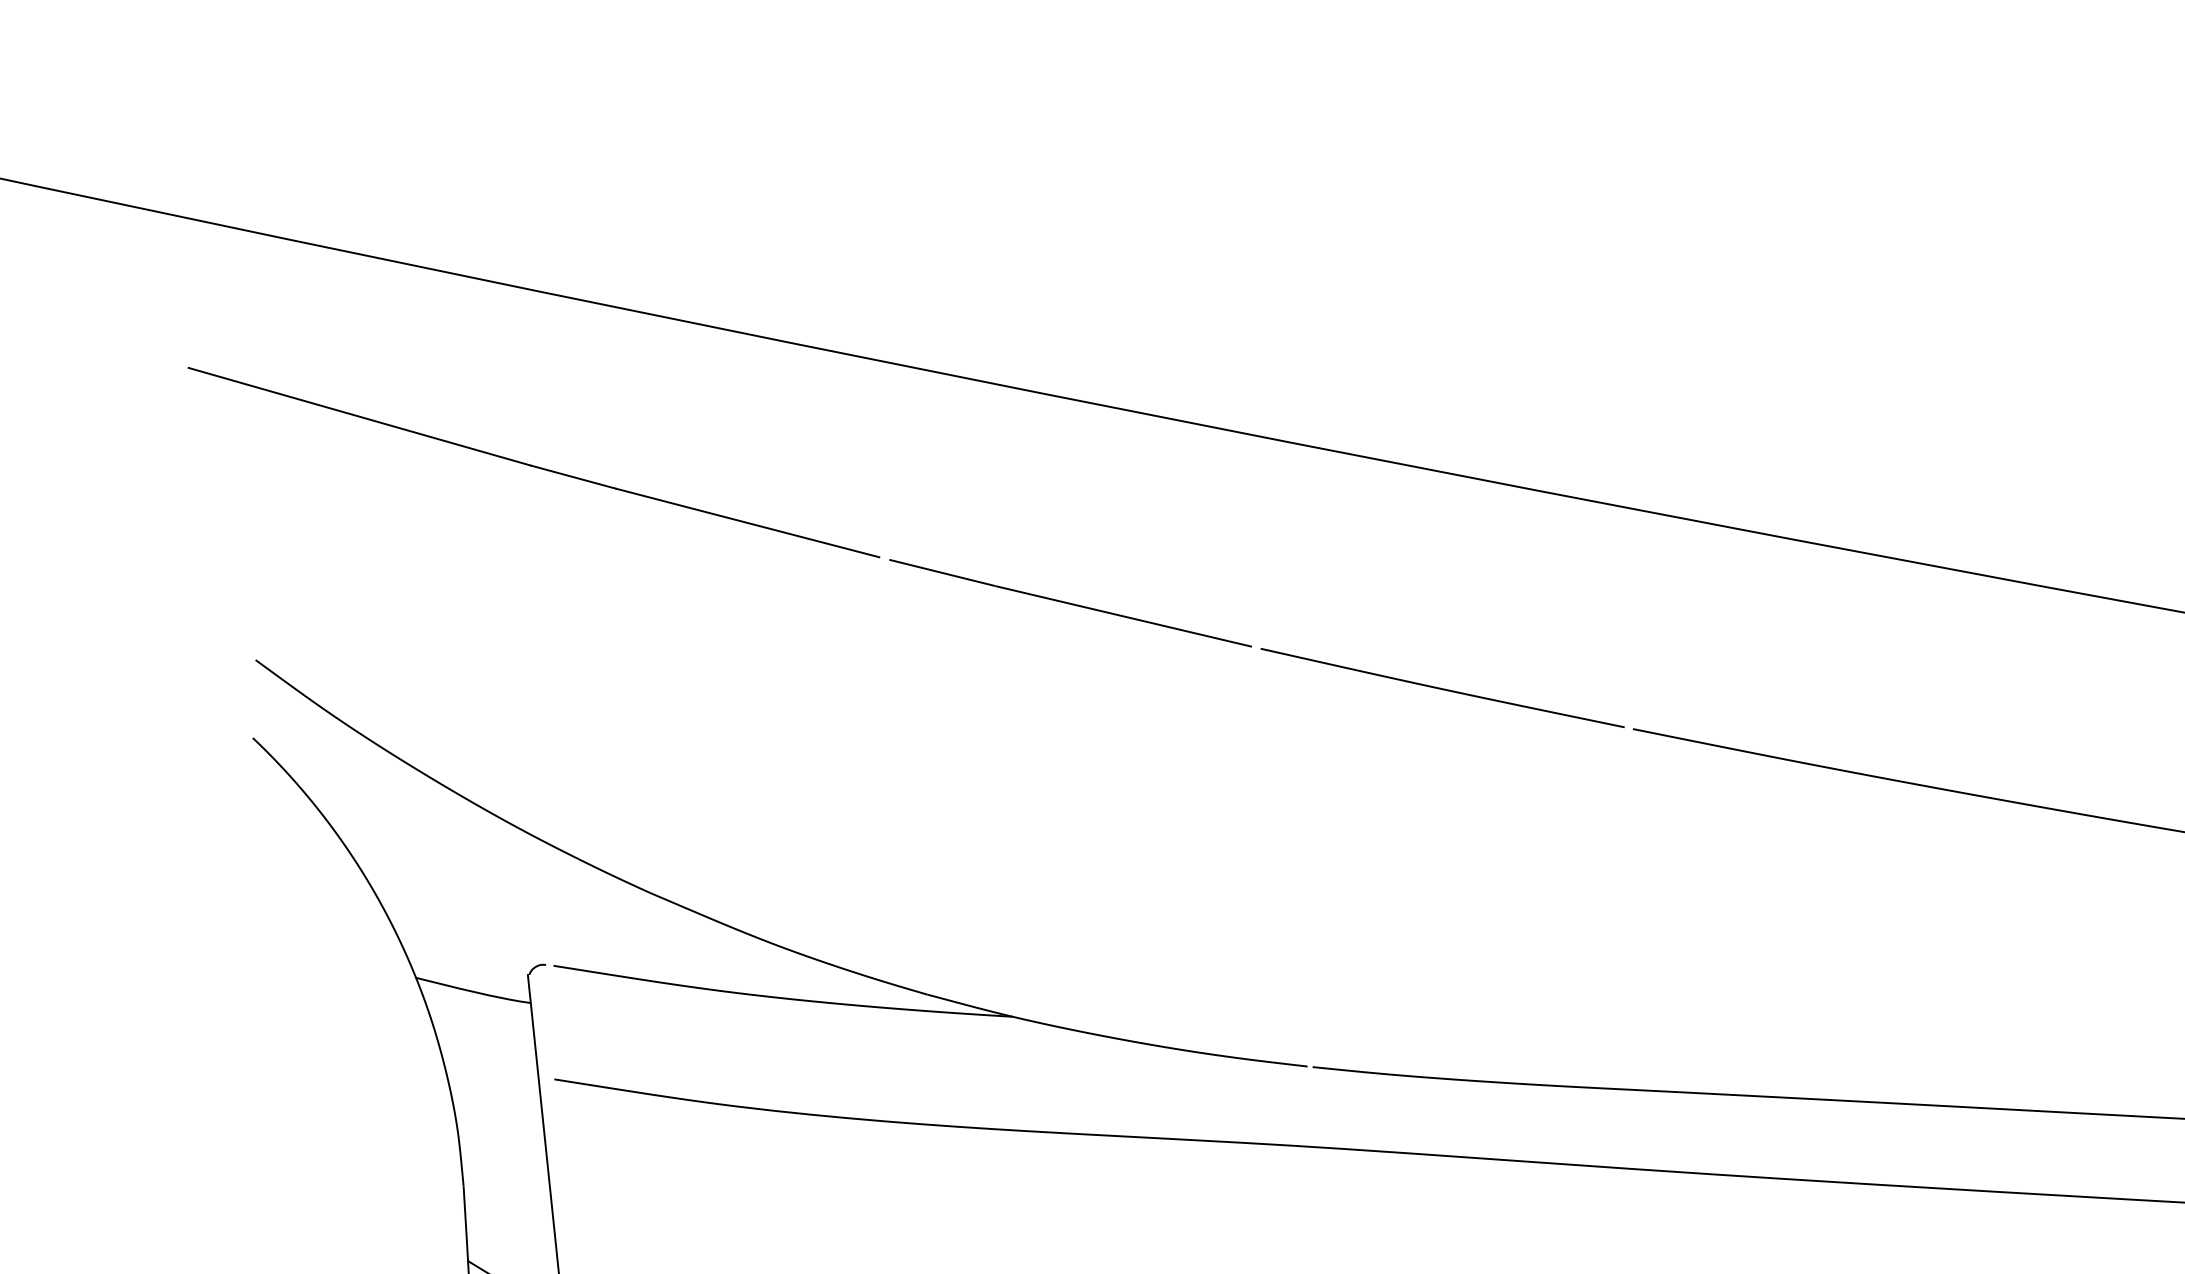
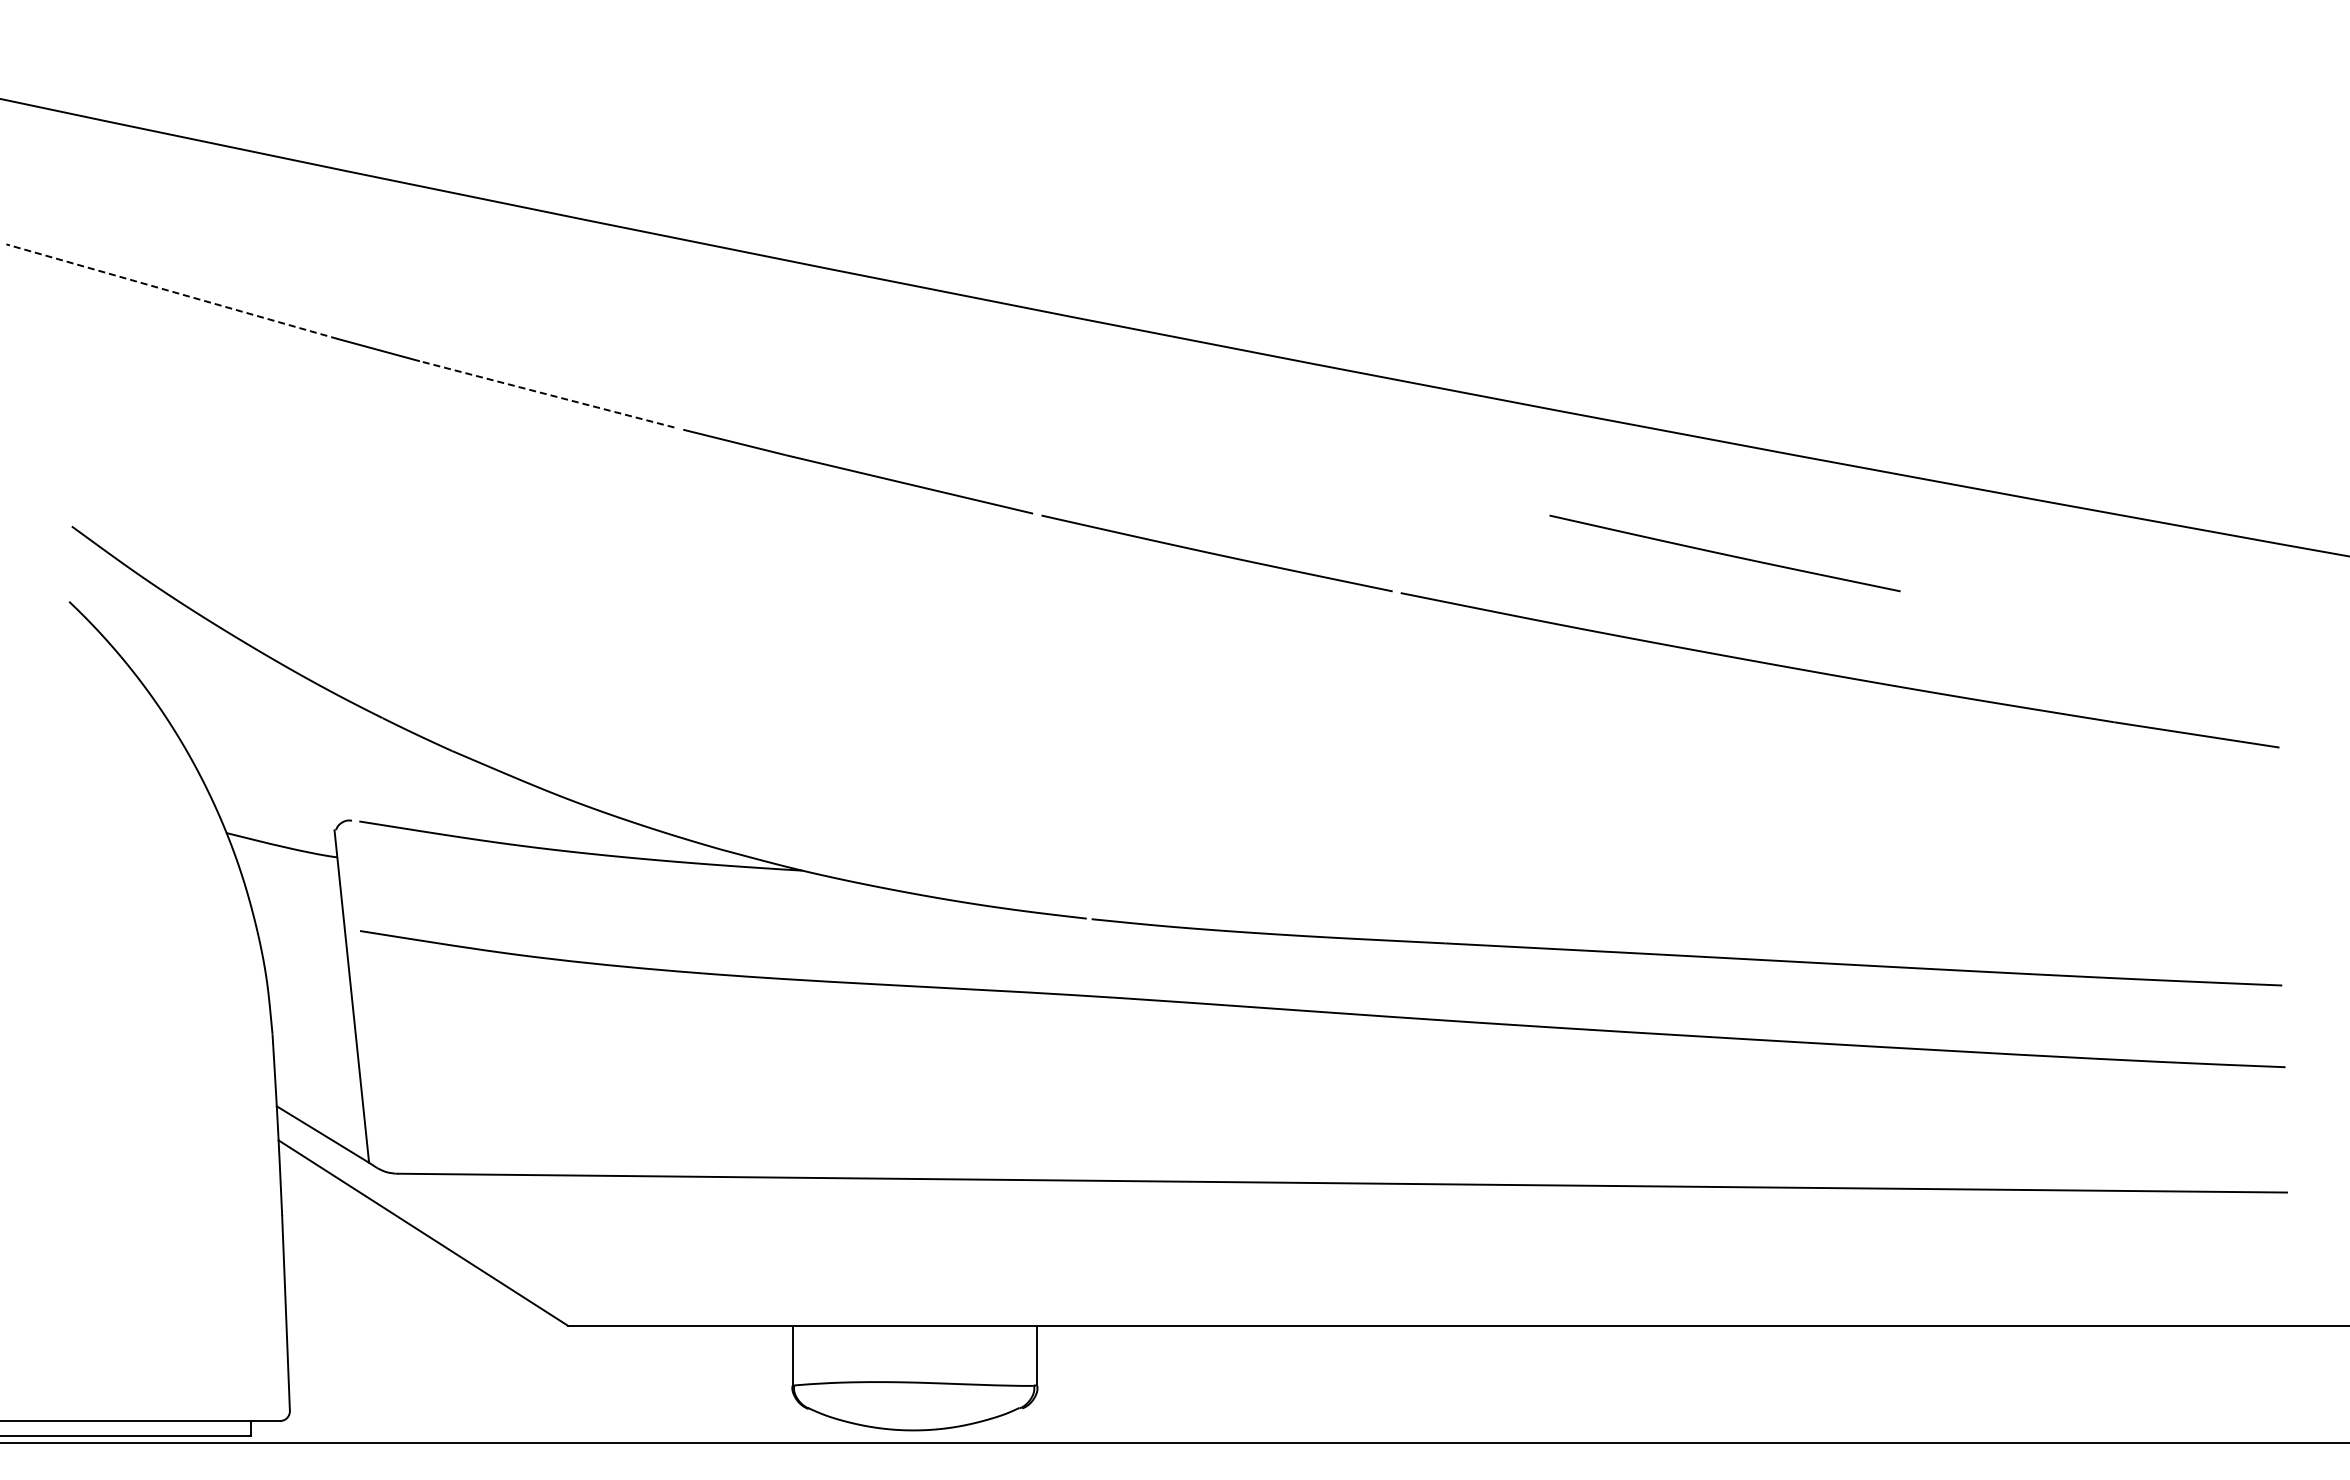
line: (358, 416) -> (171, 291), solid -> dashed
line: (747, 523) -> (546, 394), solid -> dashed
curve: (1968, 688) -> (1724, 553), added

